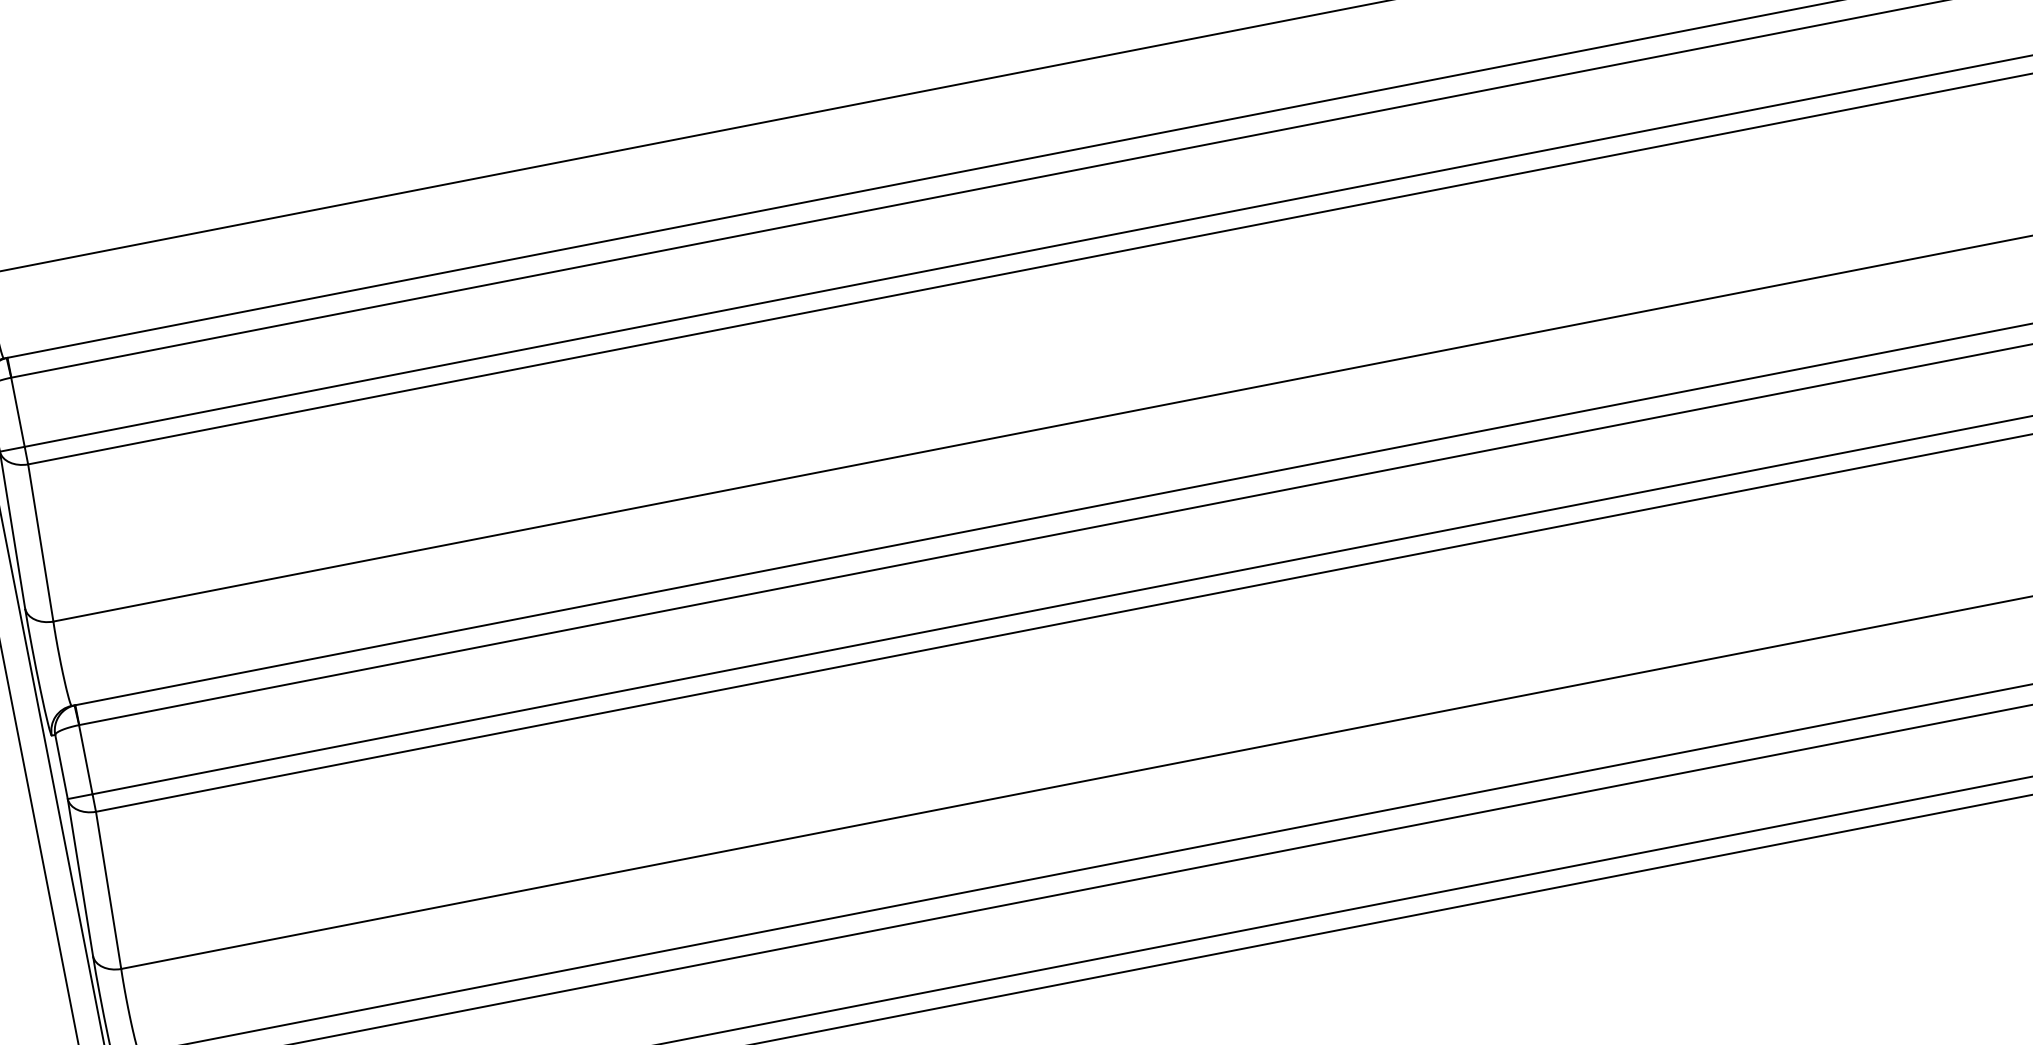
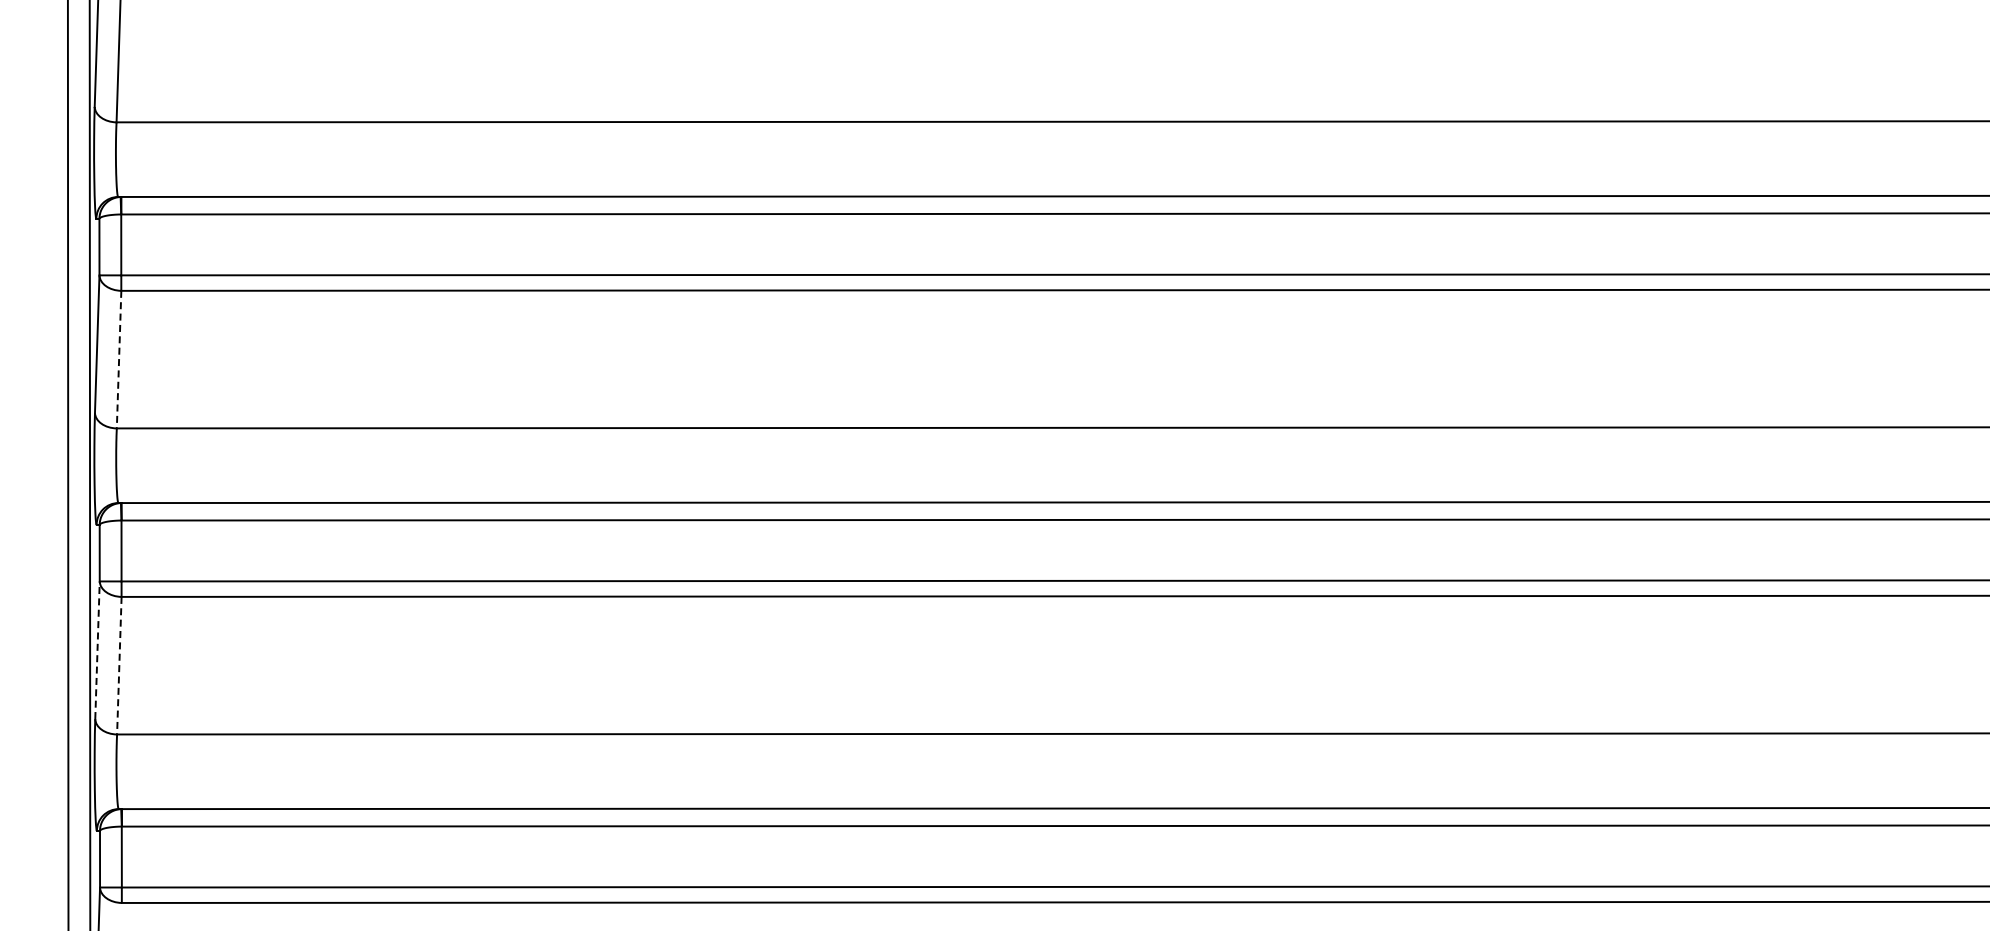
line: (41, 542) -> (119, 359), solid -> dashed
line: (80, 877) -> (97, 650), solid -> dashed
line: (108, 890) -> (119, 665), solid -> dashed

